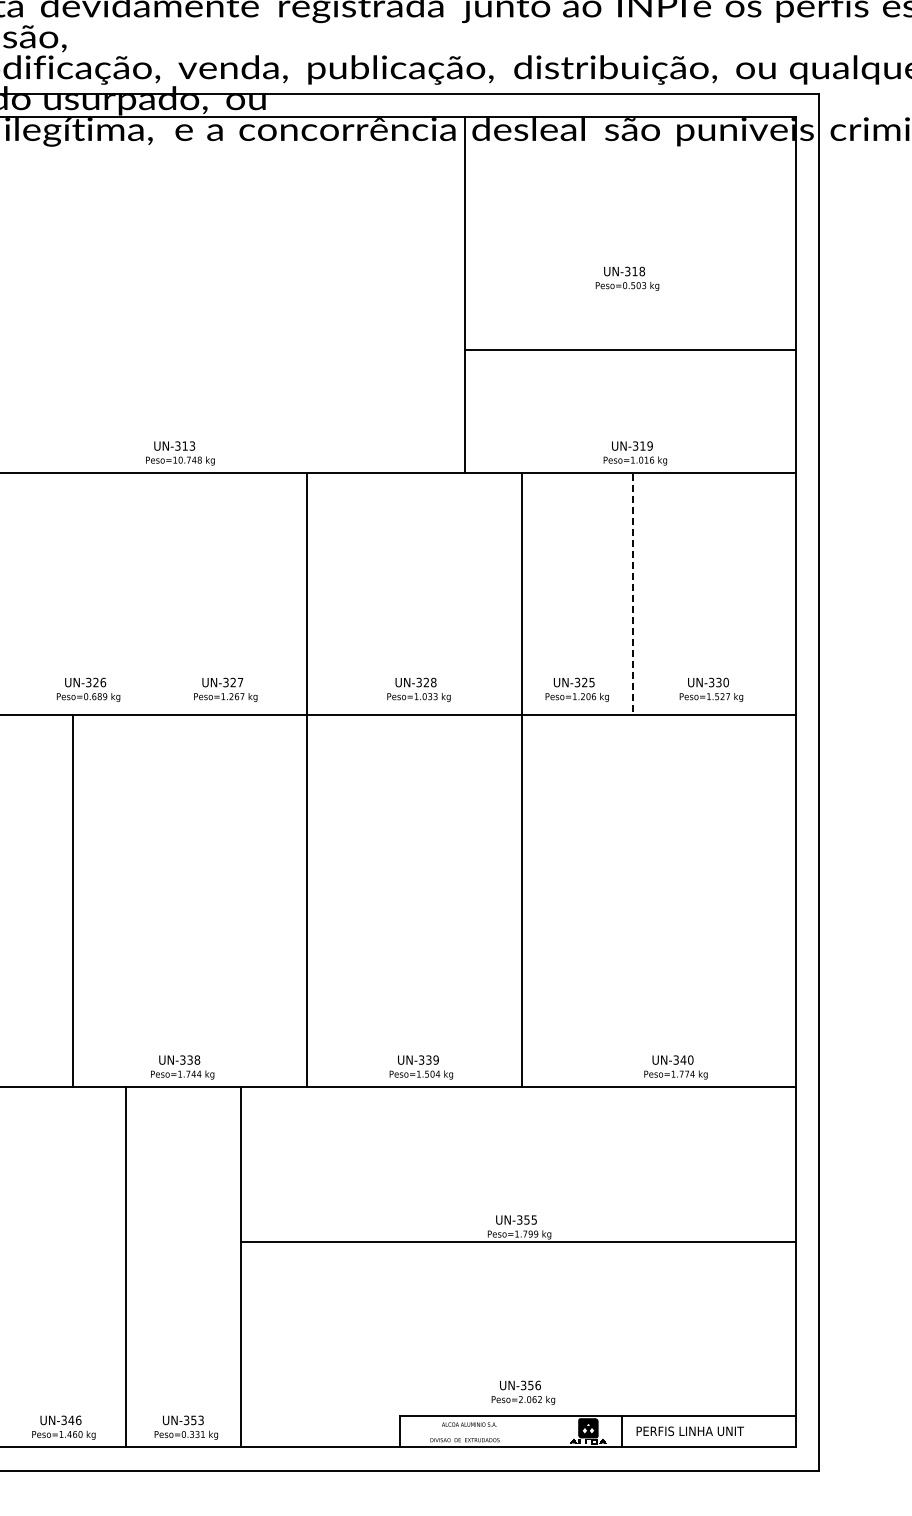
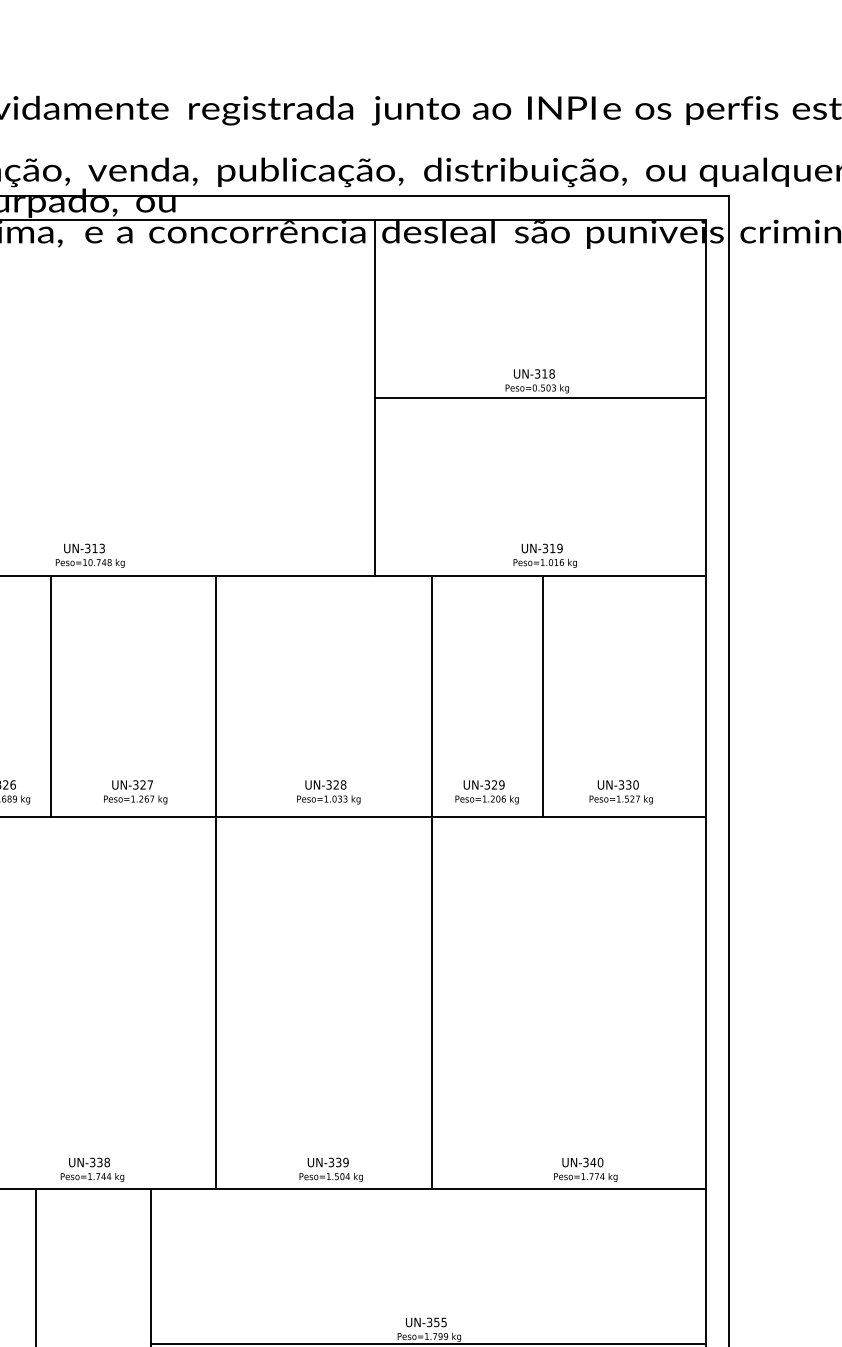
line: (630, 350) -> (540, 397), moved
line: (141, 594) -> (51, 696), added
line: (633, 594) -> (543, 696), dashed -> solid
text: (591, 682) -> (501, 784), UN-325 -> UN-329

